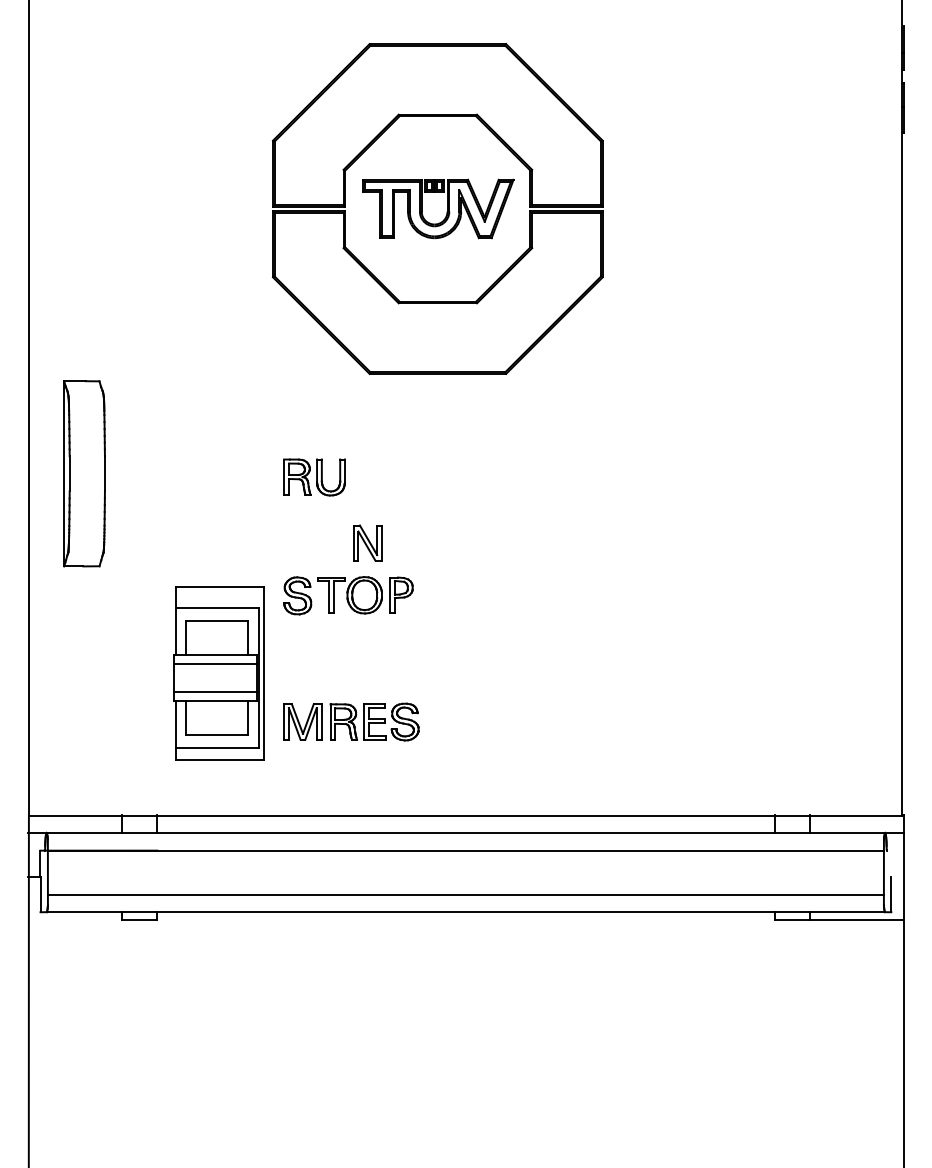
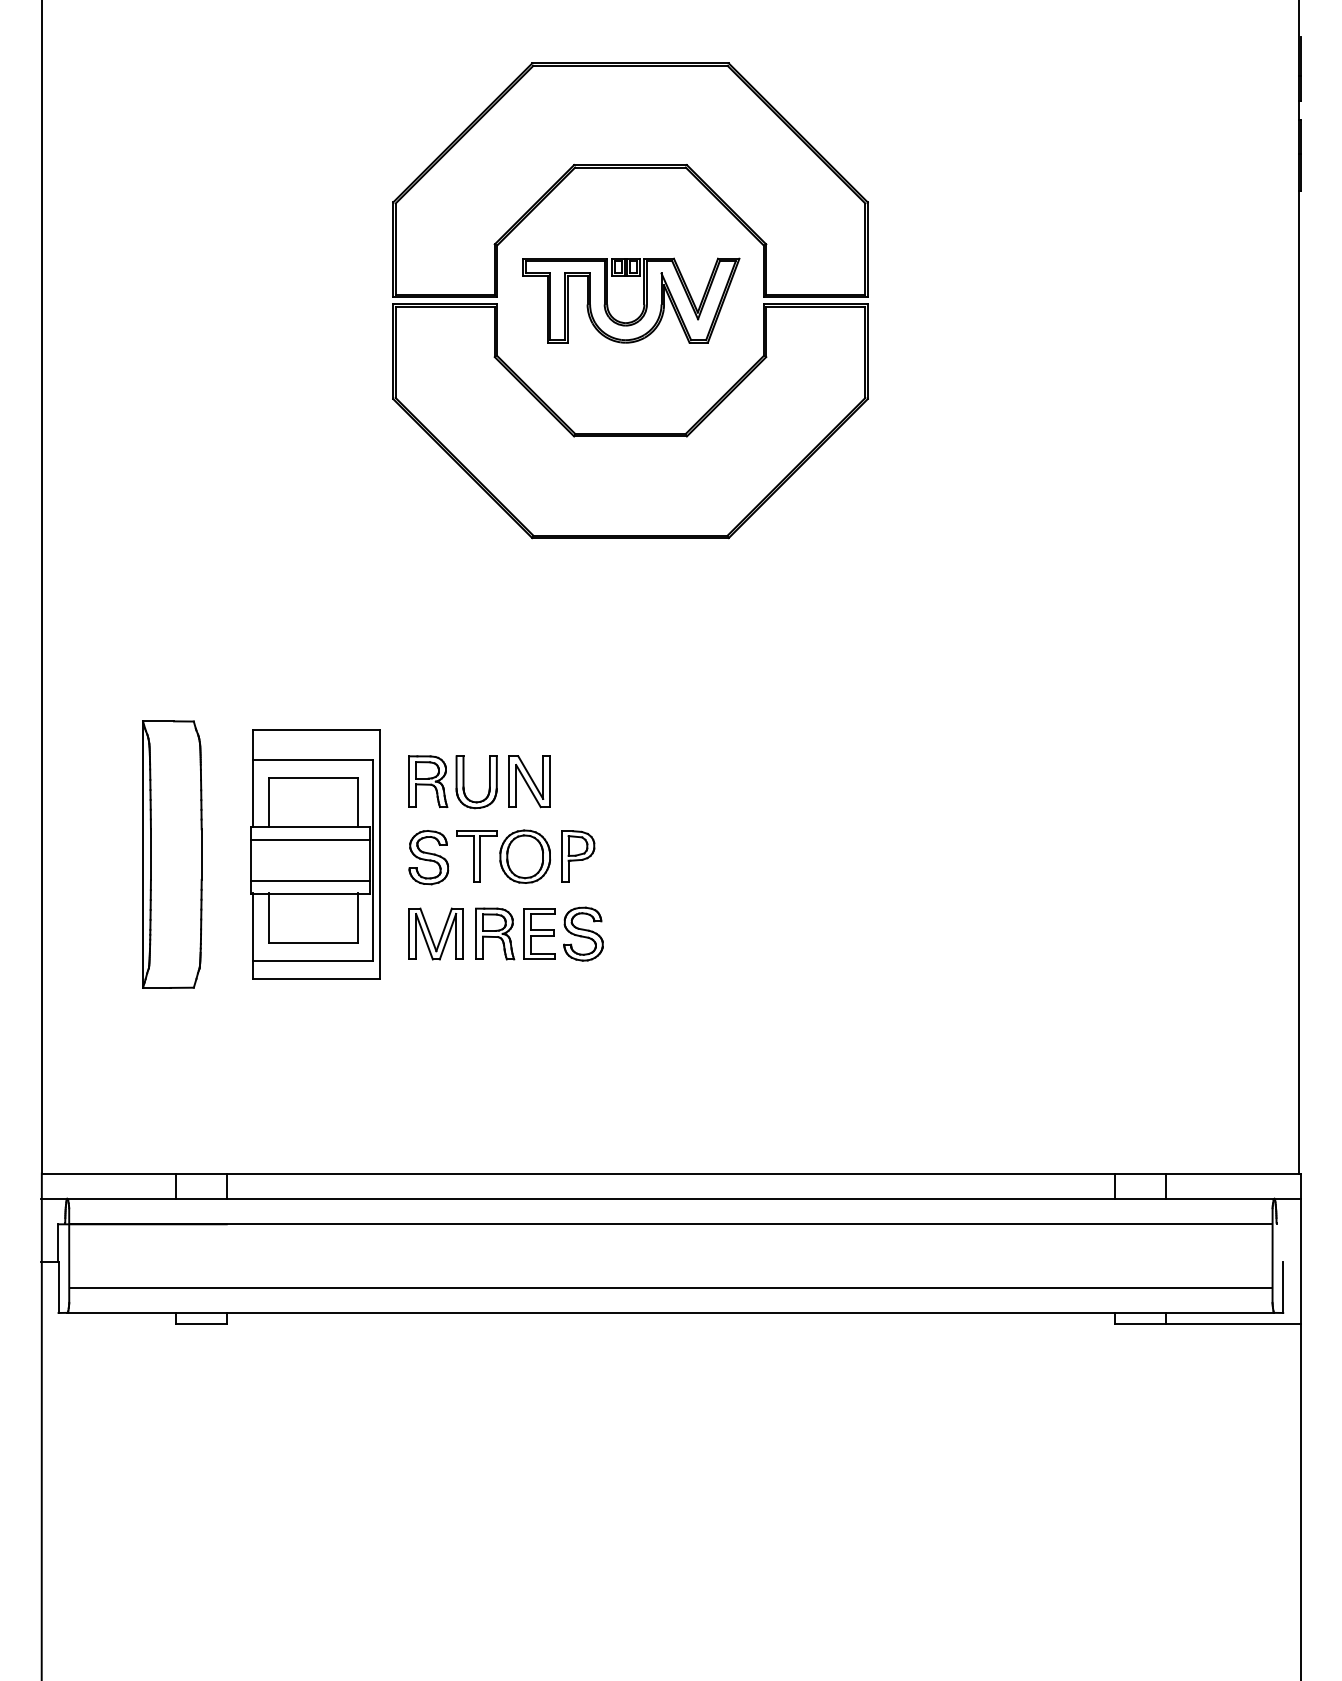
part: (84, 473) -> (172, 854), moved
part: (314, 477) -> (452, 782), moved
part: (218, 673) -> (314, 854), moved
part: (351, 721) -> (506, 933), moved

